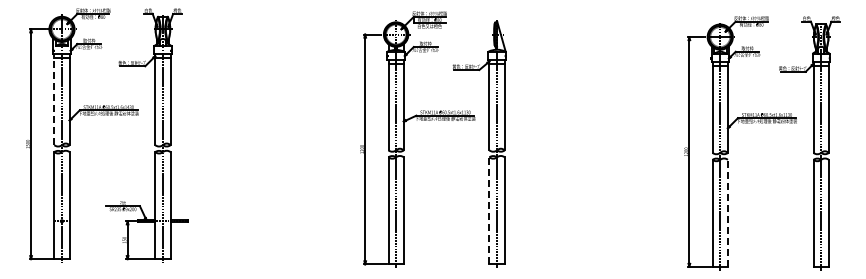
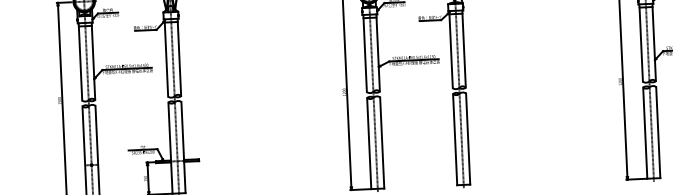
line: (54, 99) -> (80, 61), dashed -> solid
line: (489, 210) -> (455, 139), dashed -> solid
line: (727, 213) -> (657, 132), dashed -> solid

